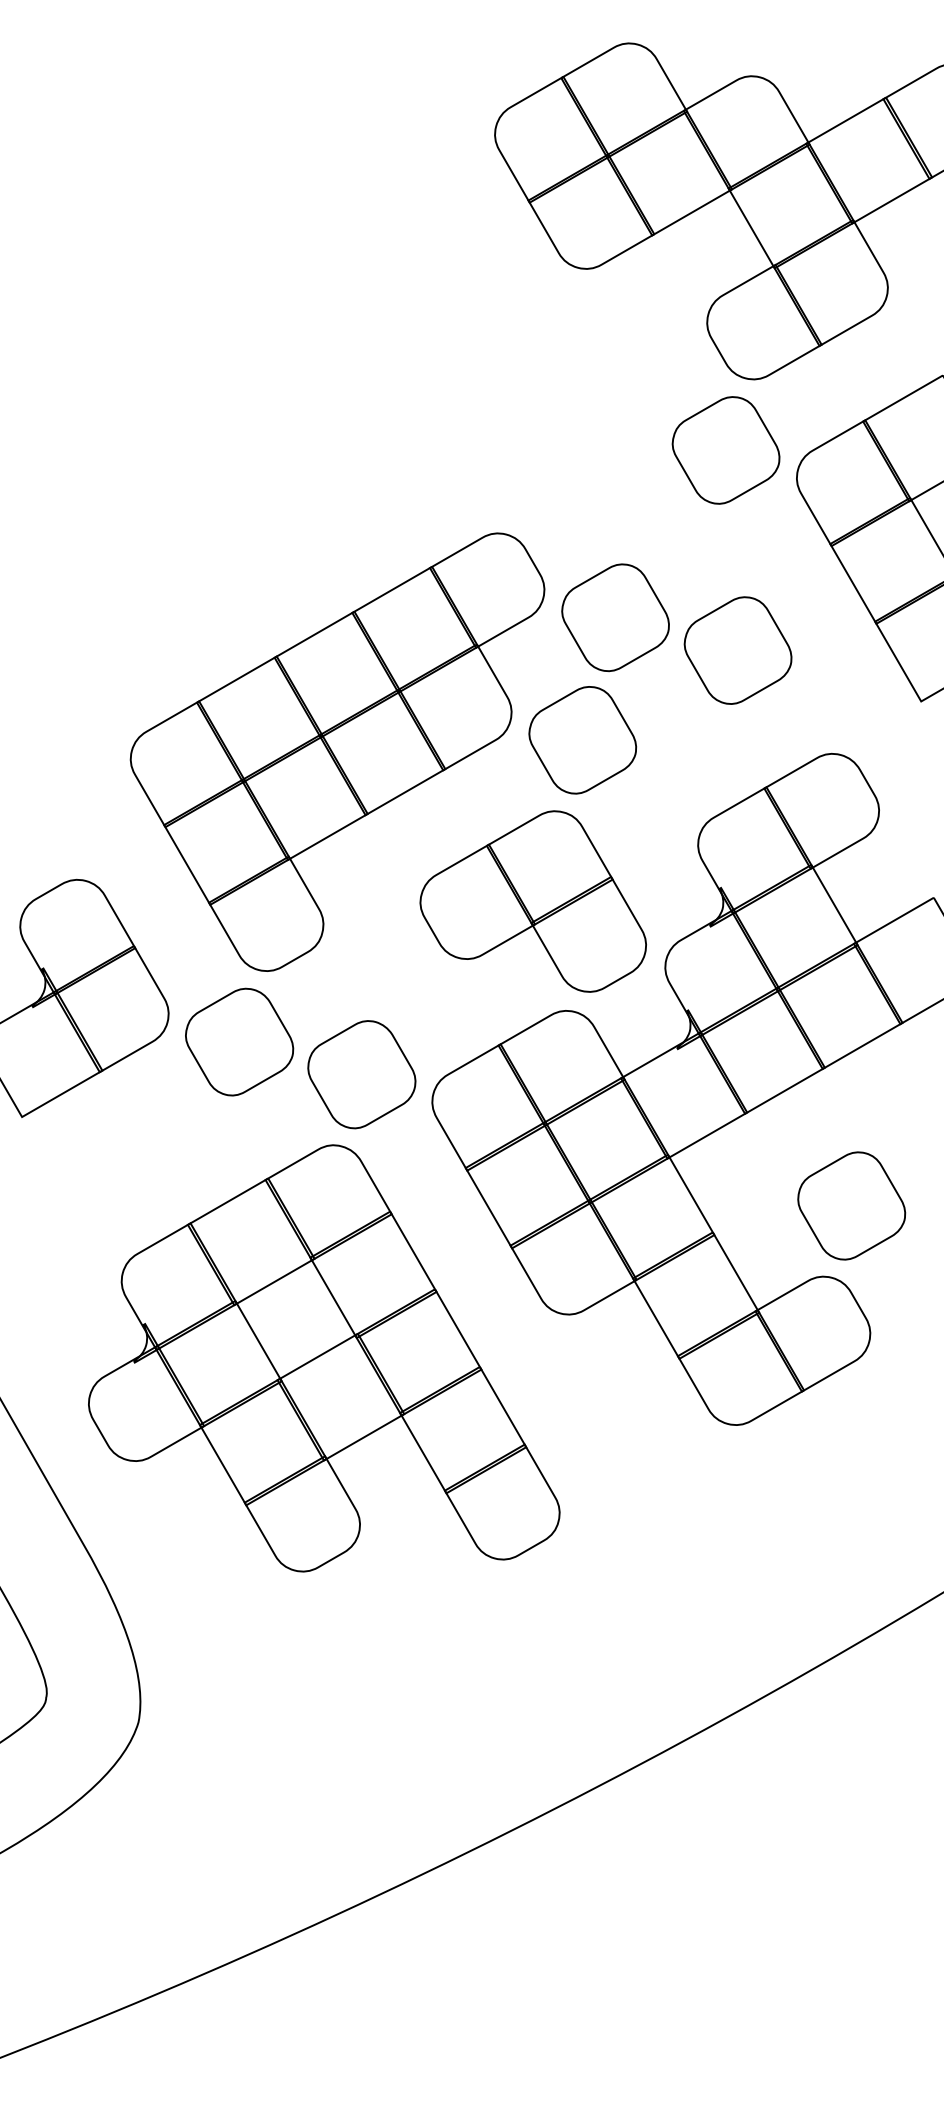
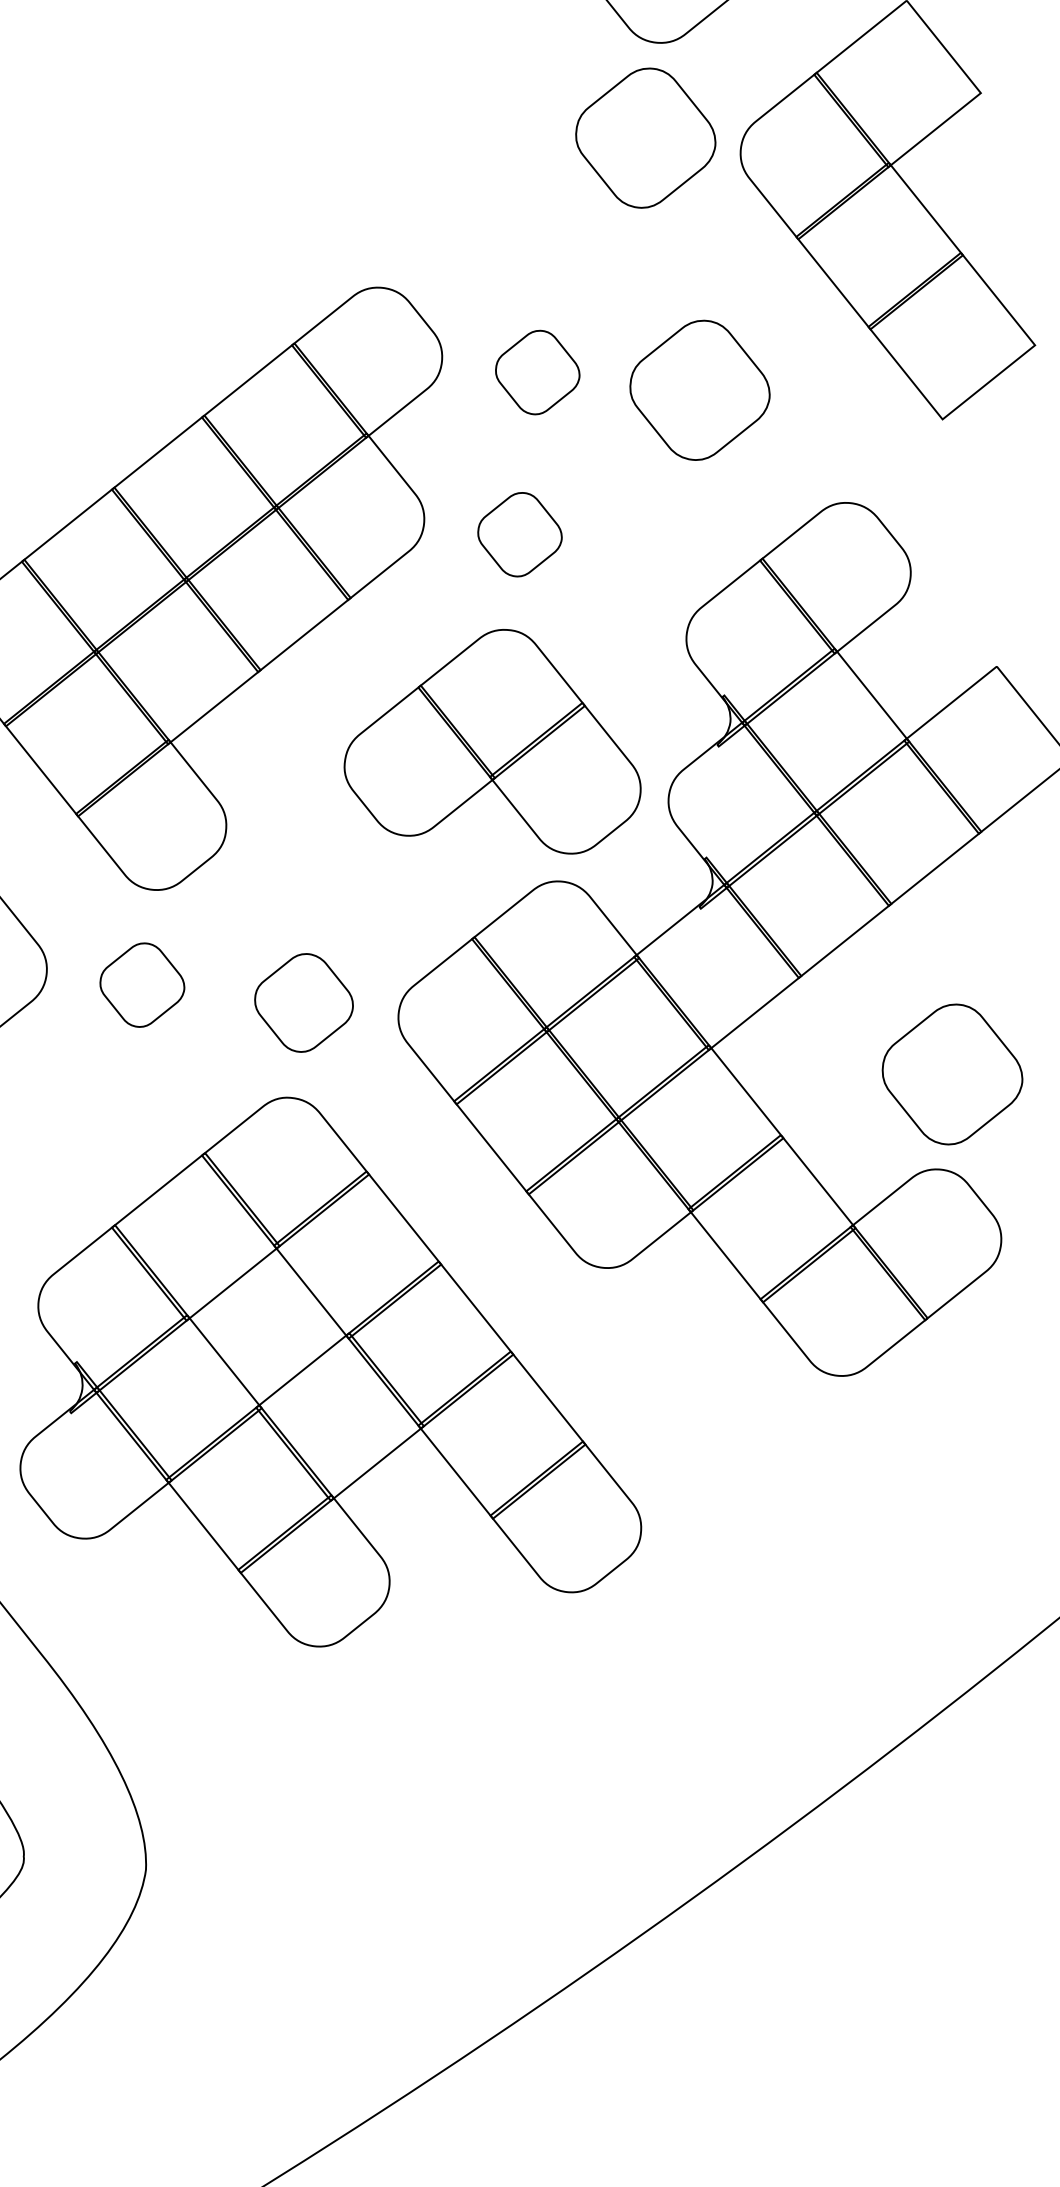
part: (615, 617) -> (537, 372), size x0.6
part: (582, 740) -> (519, 534), size x0.6
part: (239, 1041) -> (141, 984), size x0.6
part: (361, 1074) -> (303, 1002), size x0.7

